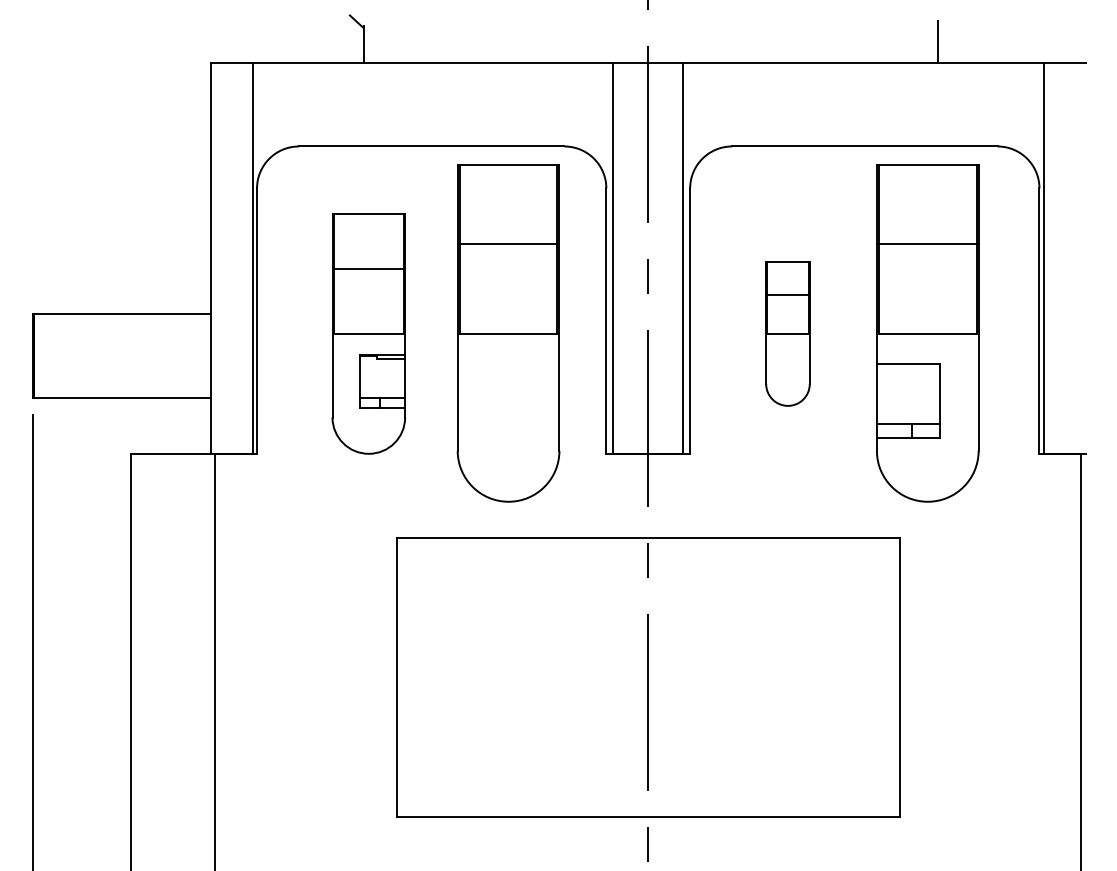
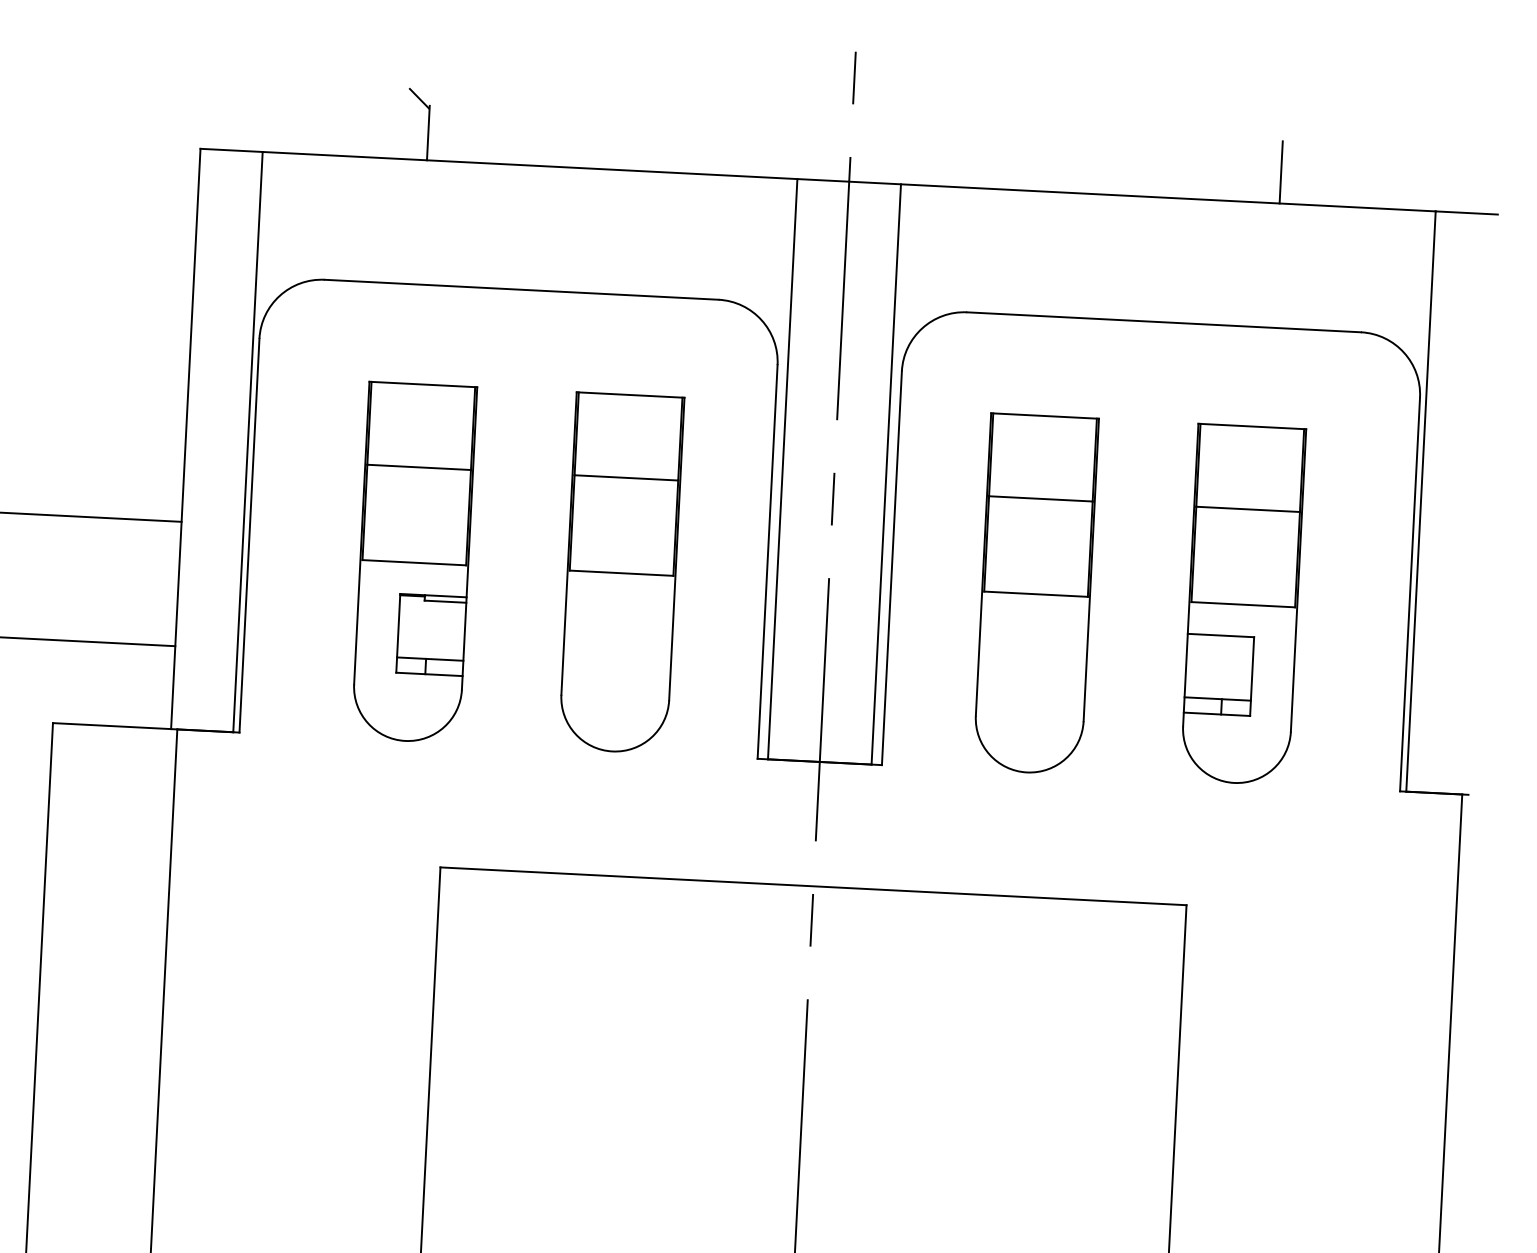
part: (508, 333) -> (621, 572), size x0.71
part: (787, 333) -> (1035, 593), size x1.67
part: (927, 333) -> (1243, 604), size x0.71

